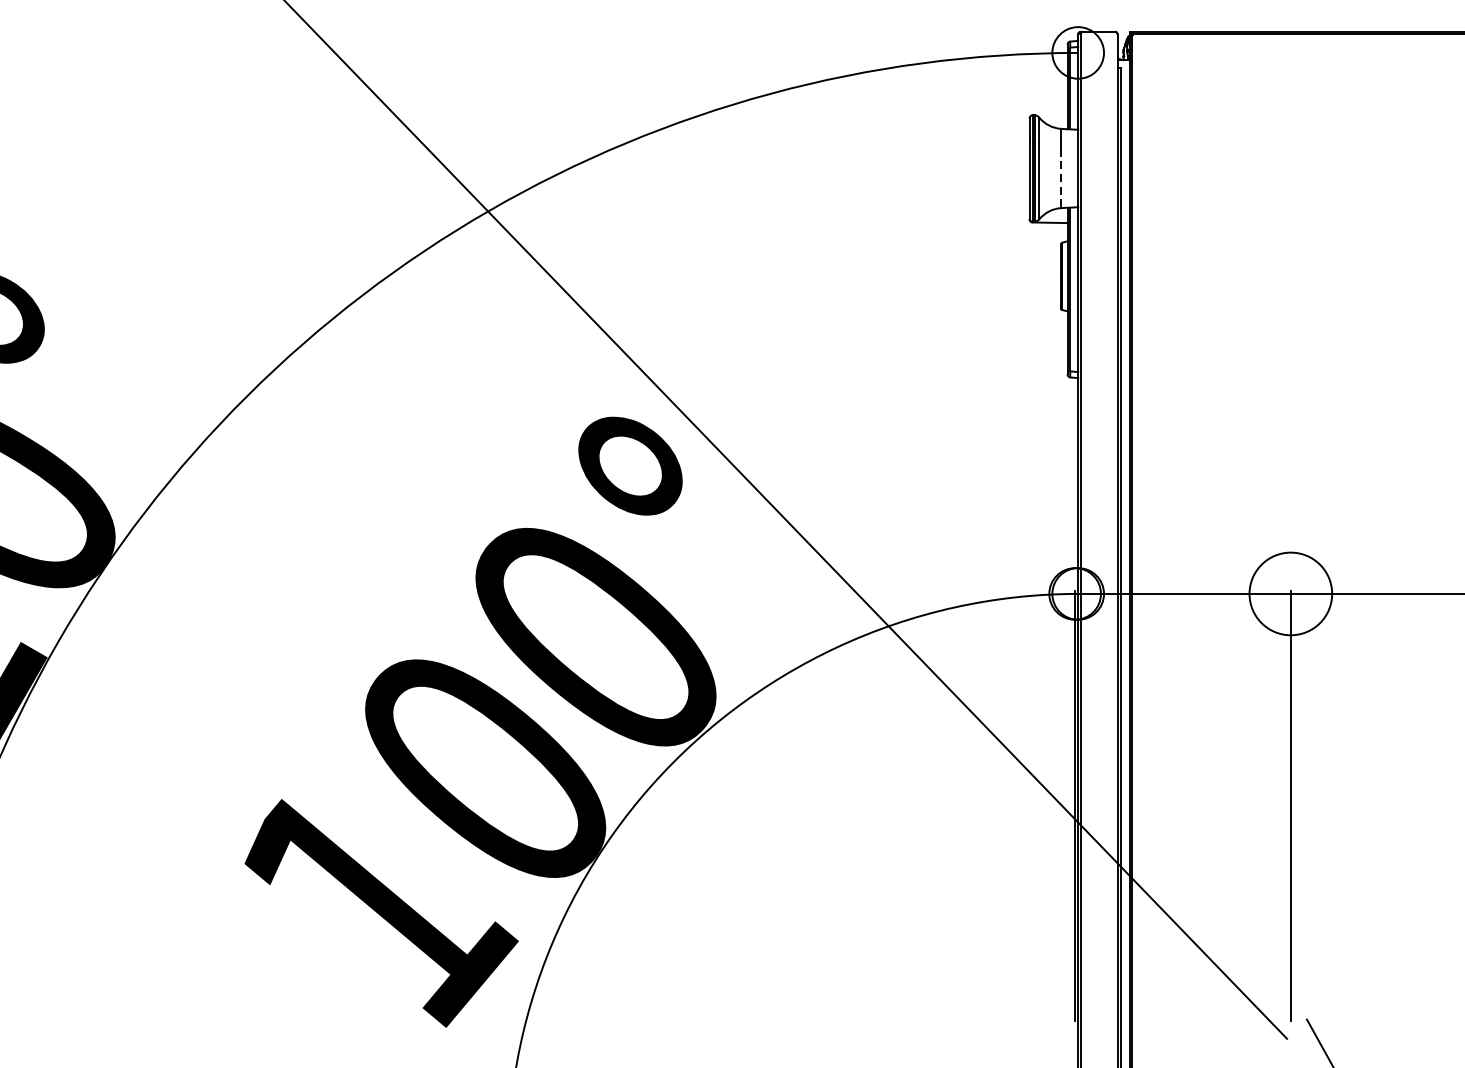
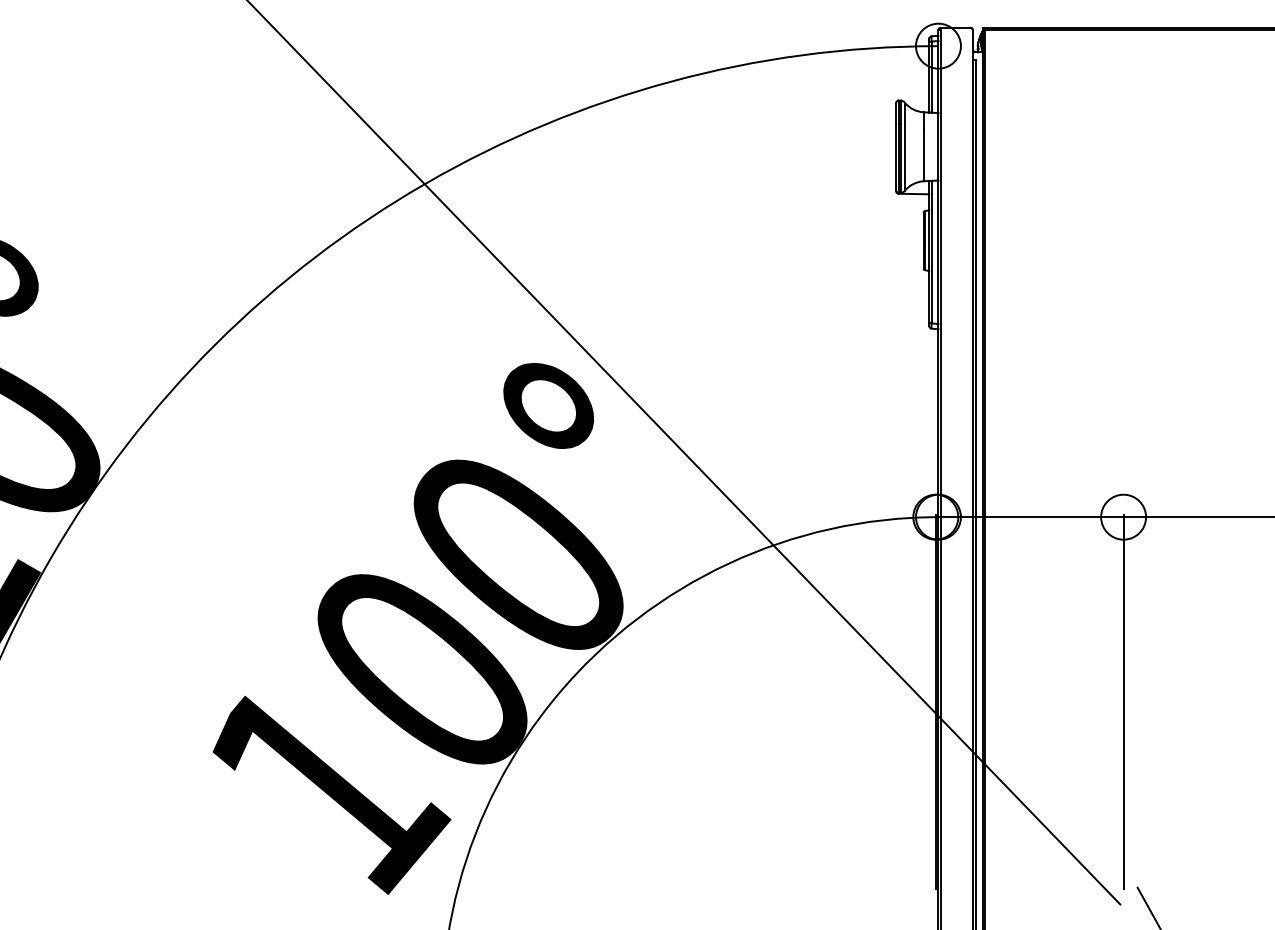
line: (1060, 178) -> (923, 155), dashed -> solid
circle: (1290, 593) -> (1123, 516), size x0.62

